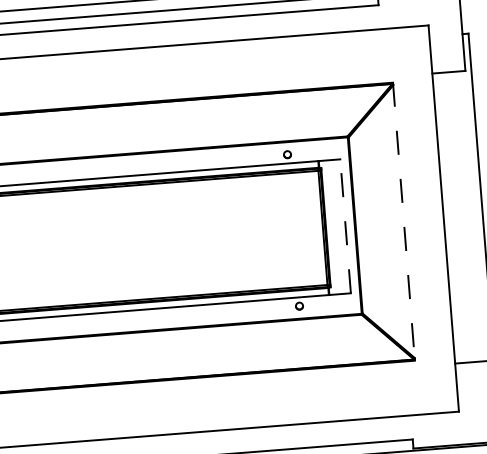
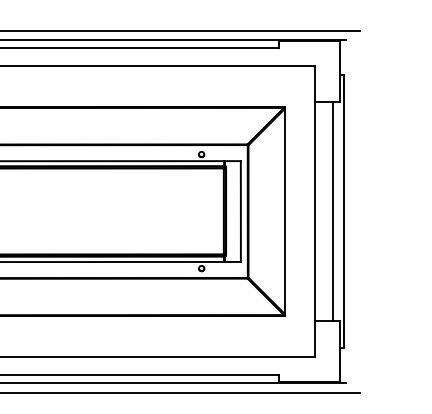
line: (467, 216) -> (332, 211), added
line: (403, 221) -> (284, 211), dashed -> solid
line: (345, 226) -> (240, 211), dashed -> solid

